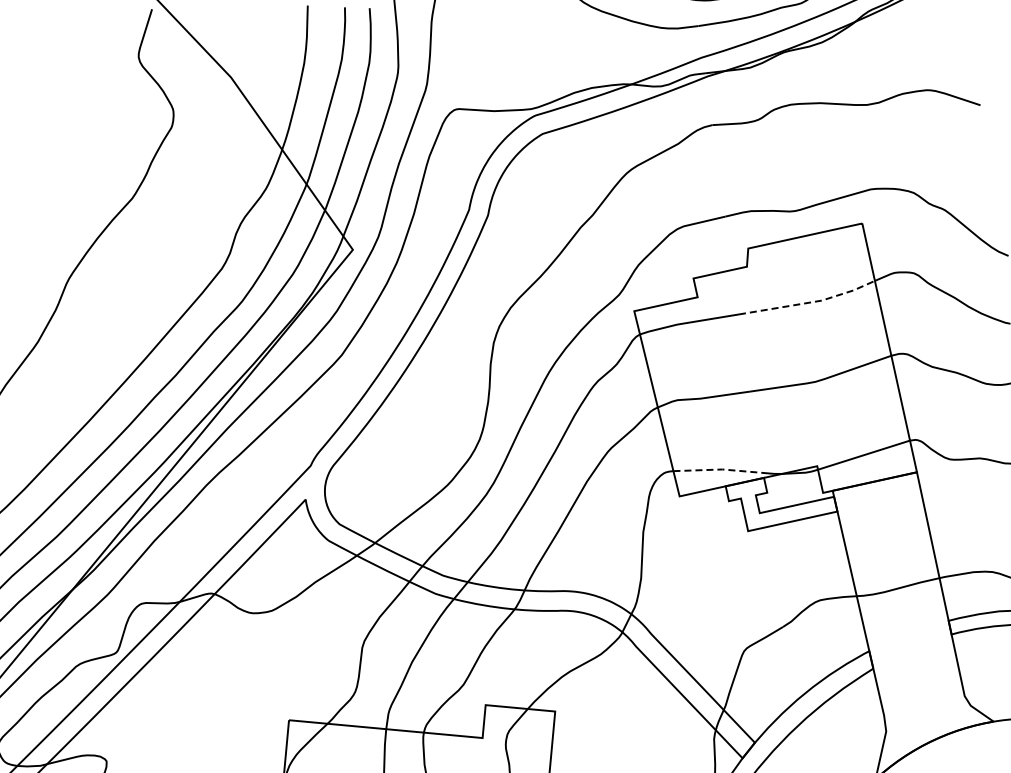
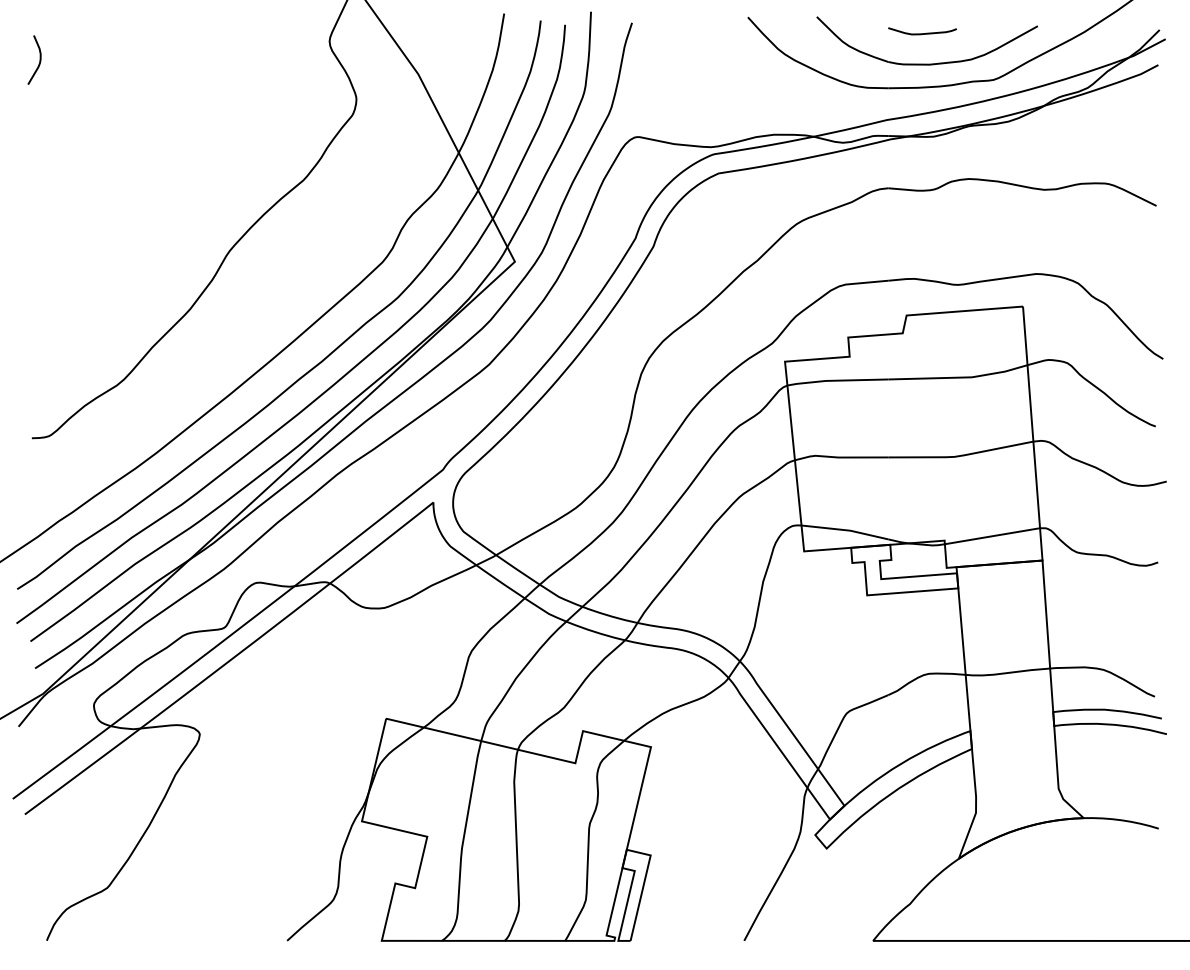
line: (810, 302) -> (960, 377), dashed -> solid
line: (717, 469) -> (845, 530), dashed -> solid

